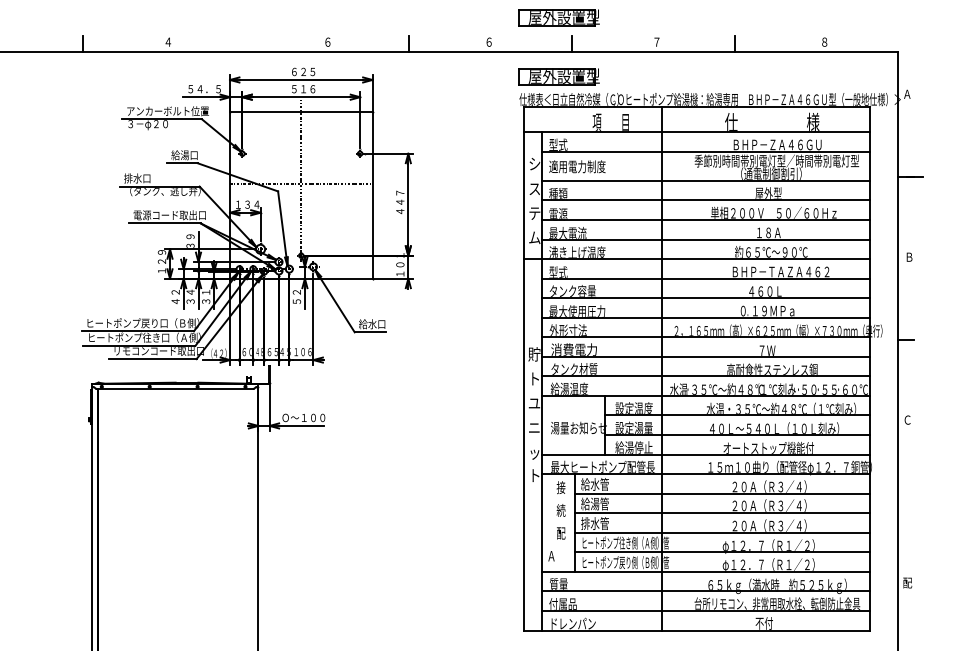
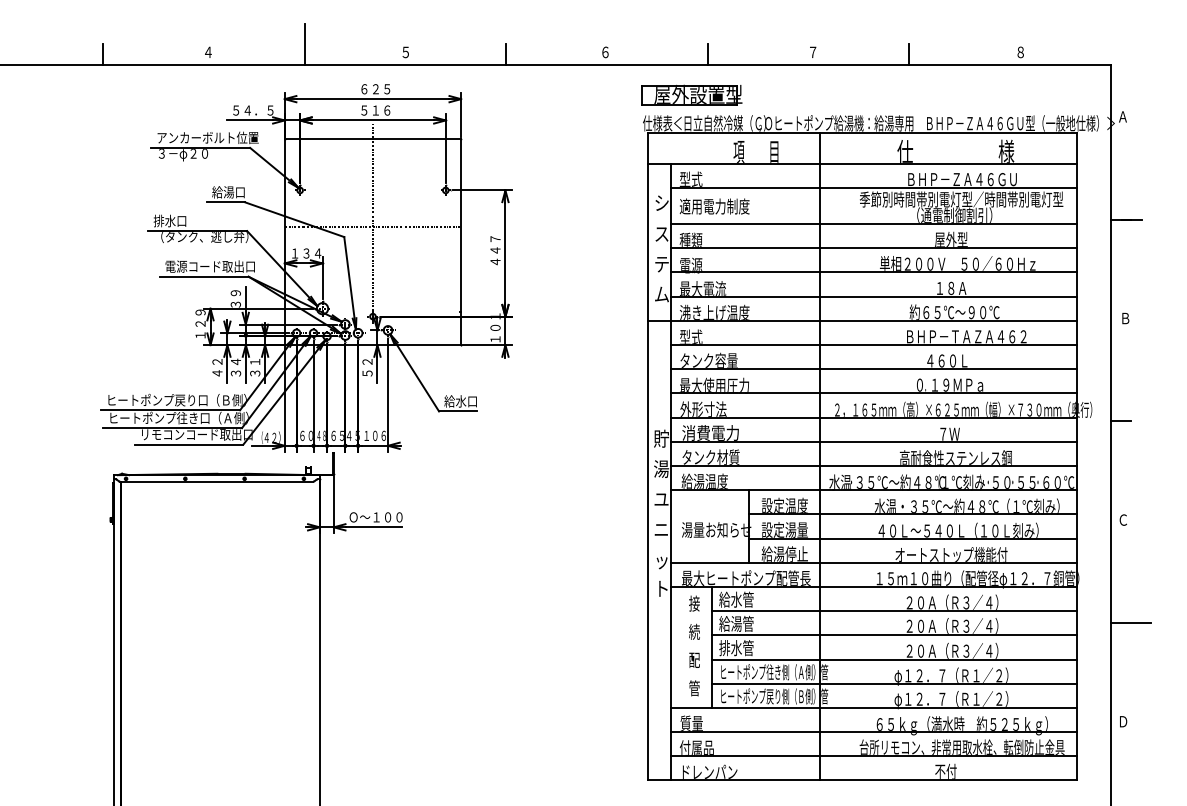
part: (558, 17) -> (691, 21), removed
line: (246, 35) -> (305, 44), added
text: (327, 41) -> (405, 51), ６ -> ５
text: (534, 378) -> (661, 468), ト -> 湯
line: (913, 503) -> (1130, 623), added
text: (556, 555) -> (688, 687), Ａ -> 管
text: (907, 582) -> (1123, 721), 配 -> Ｄ

